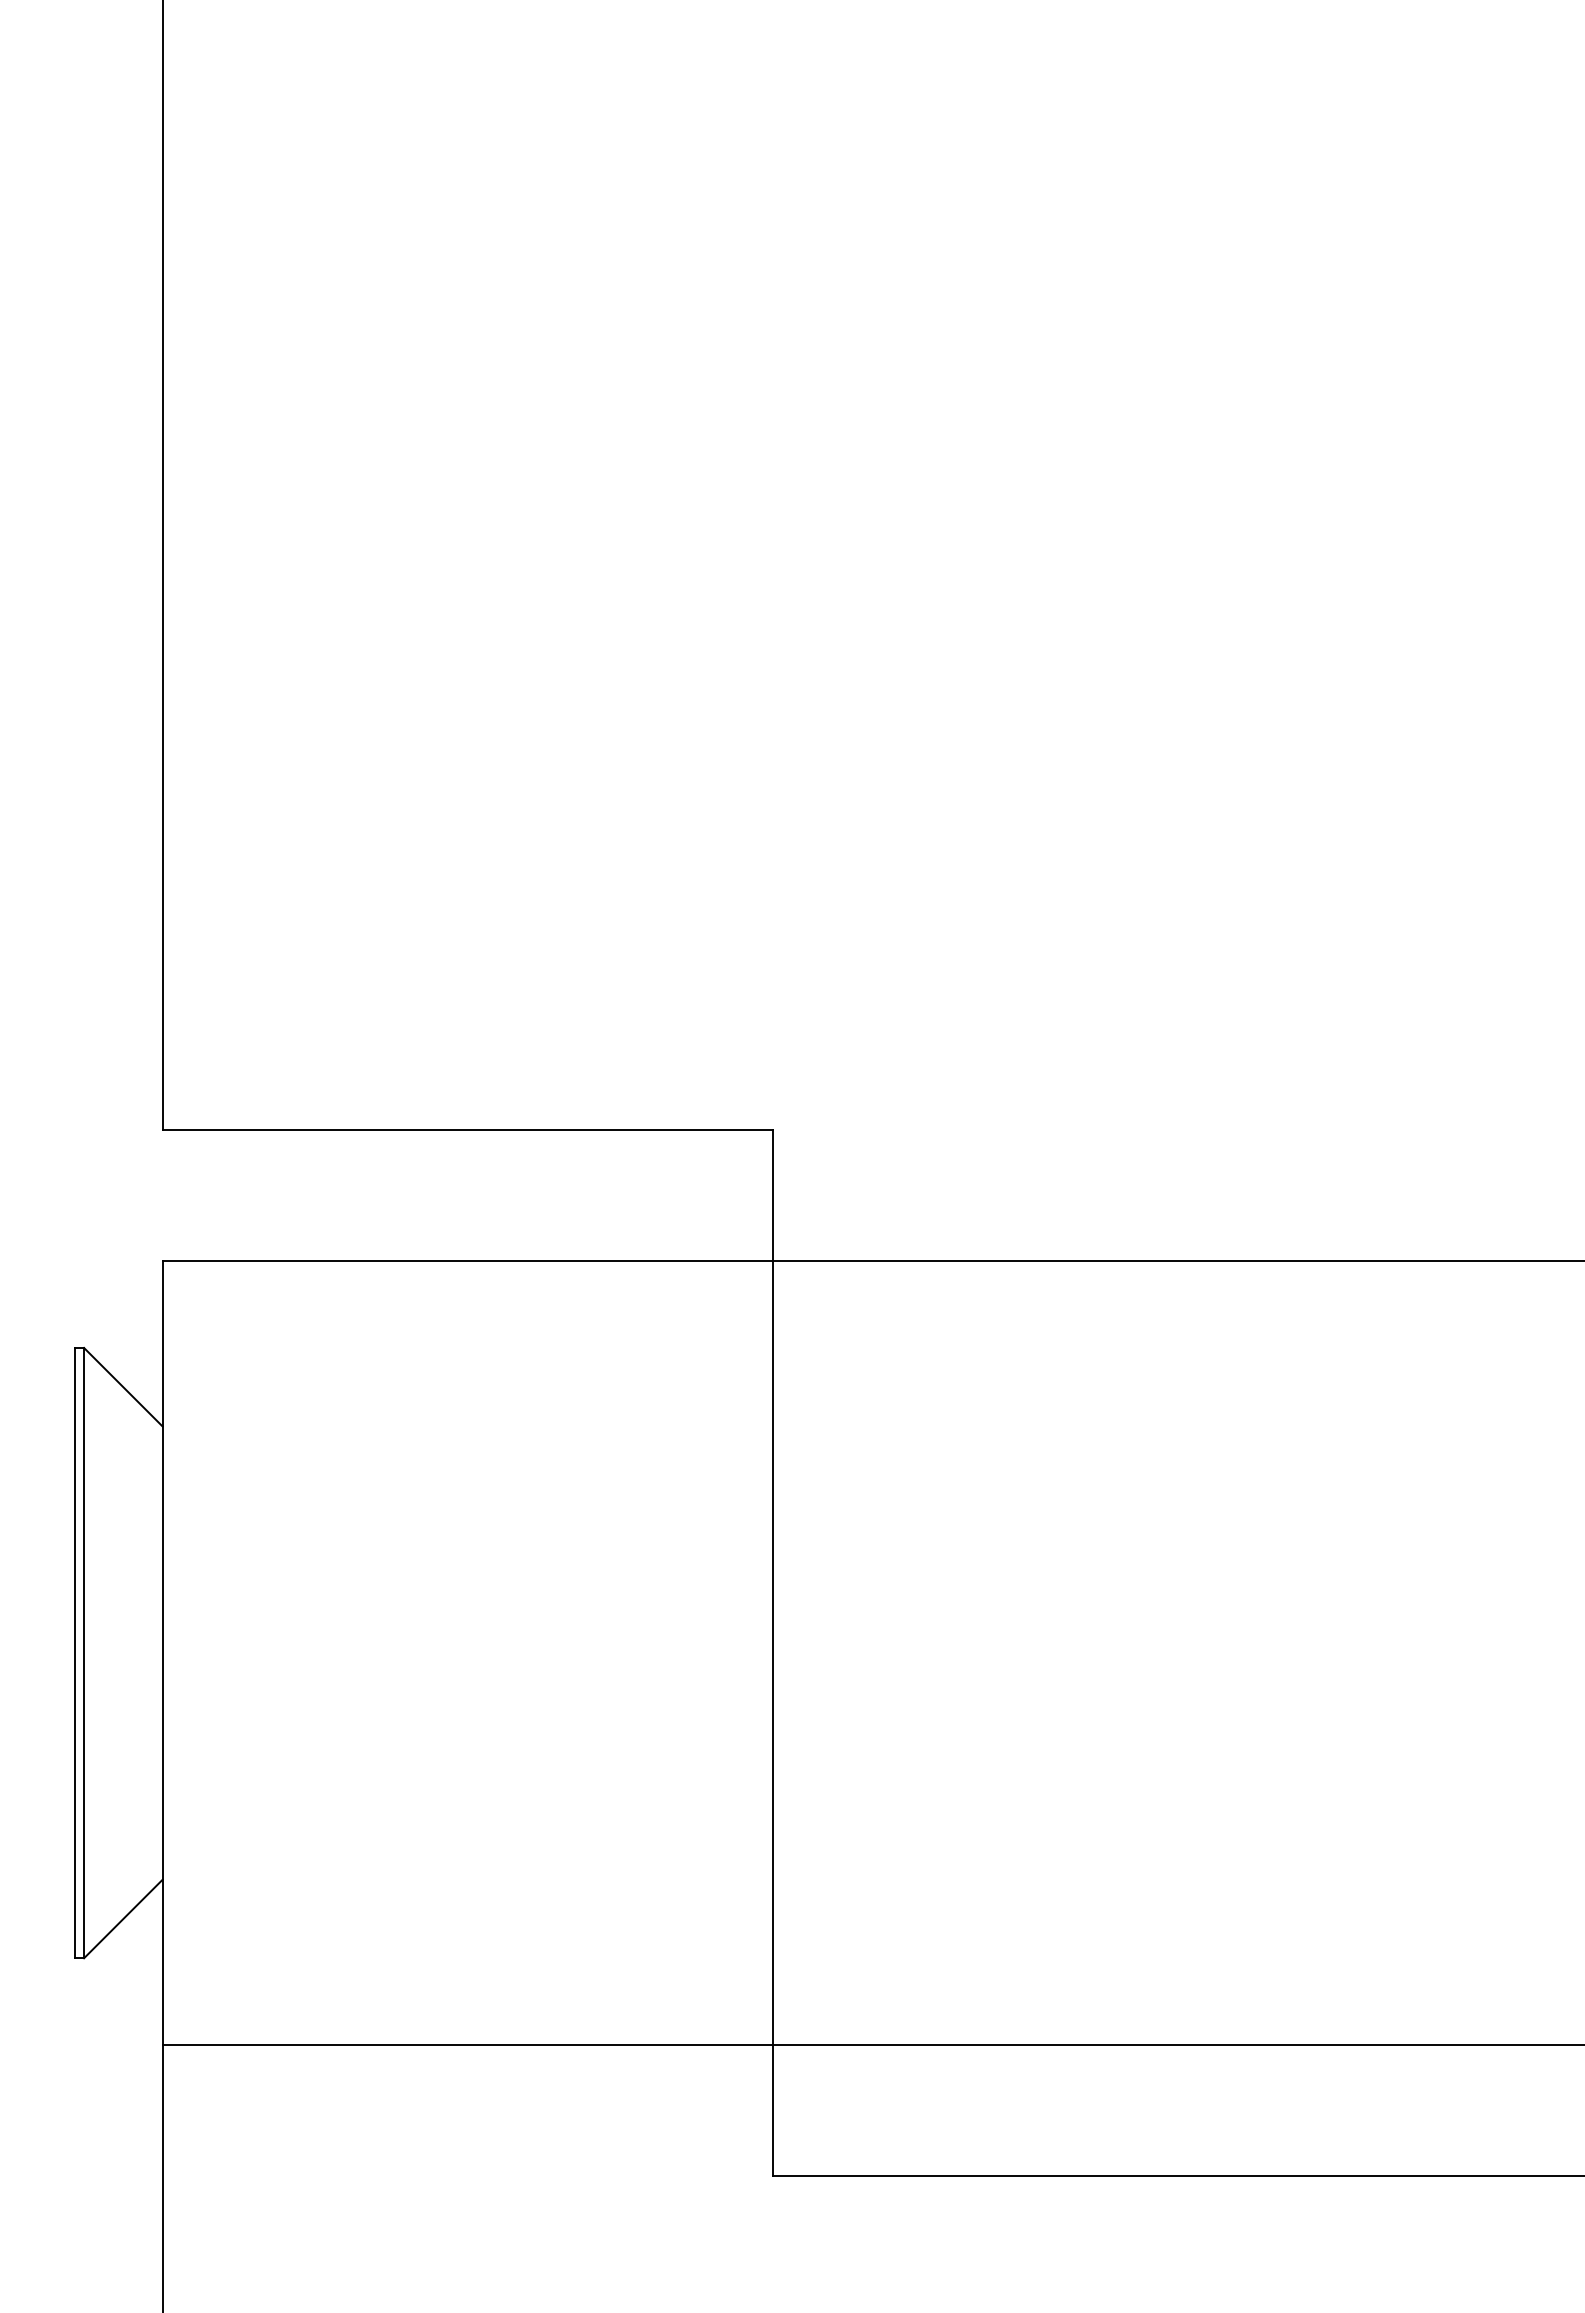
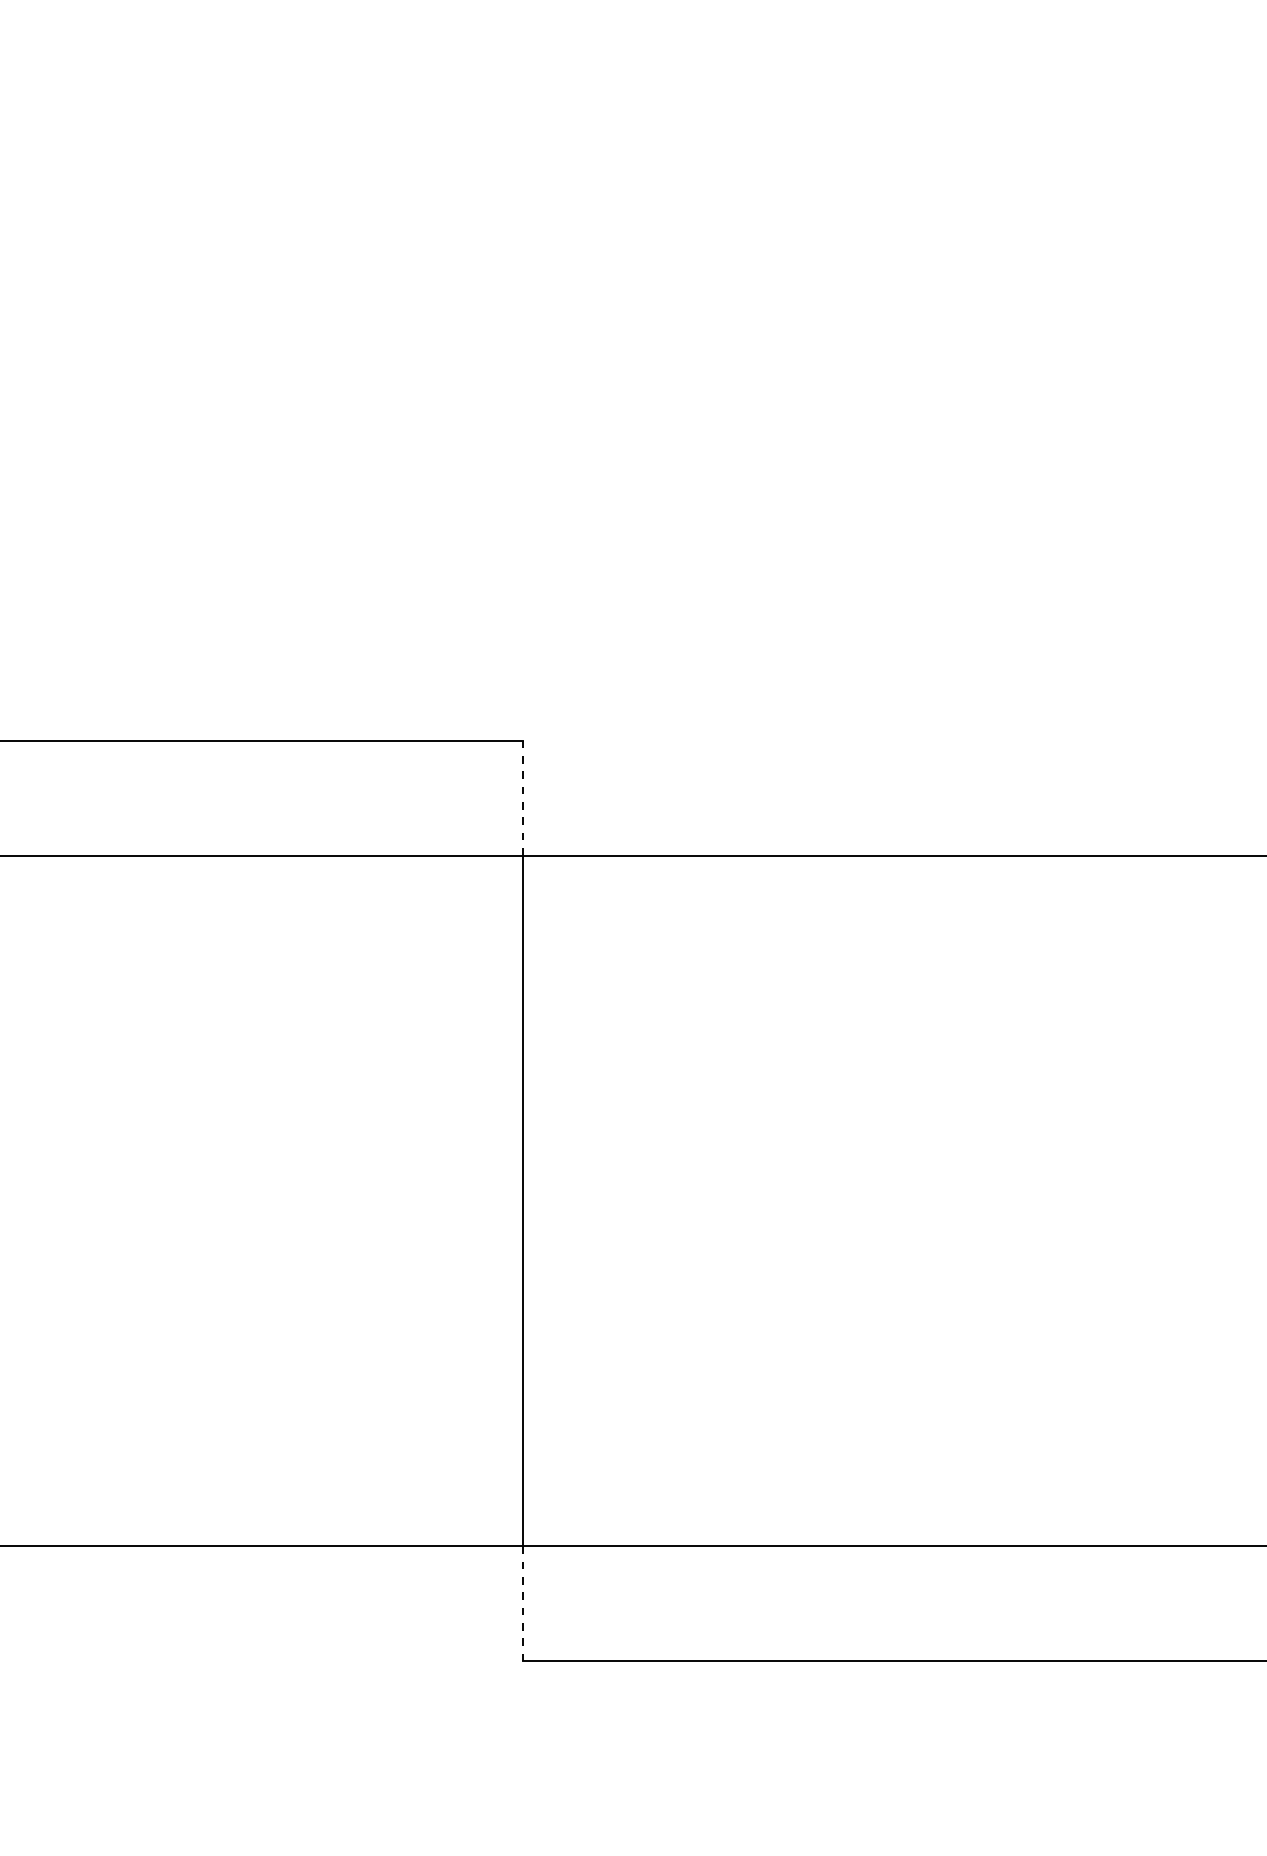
line: (772, 1195) -> (522, 798), solid -> dashed
line: (772, 2110) -> (522, 1603), solid -> dashed

